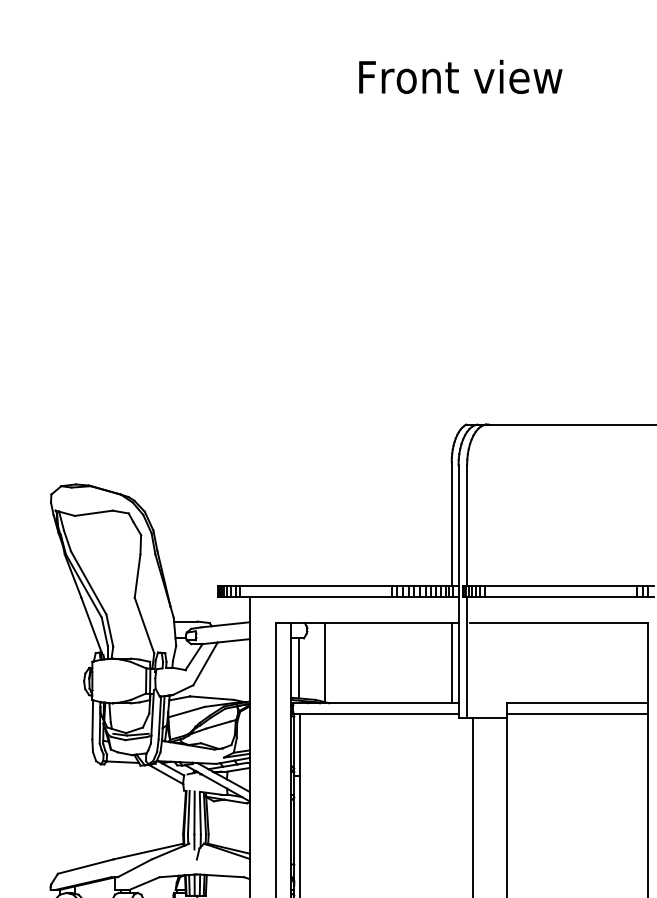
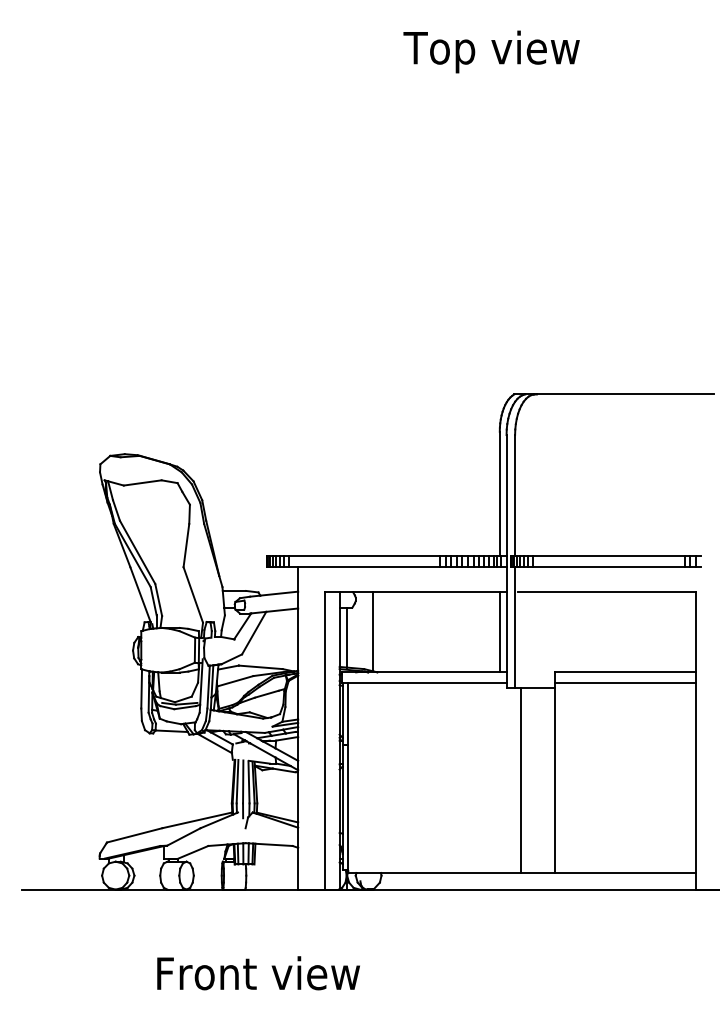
text: (458, 80) -> (506, 51), Front view -> Top view

